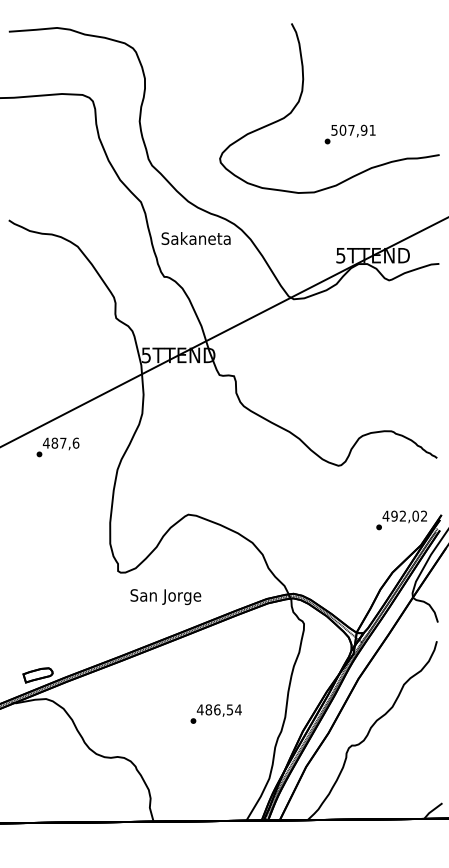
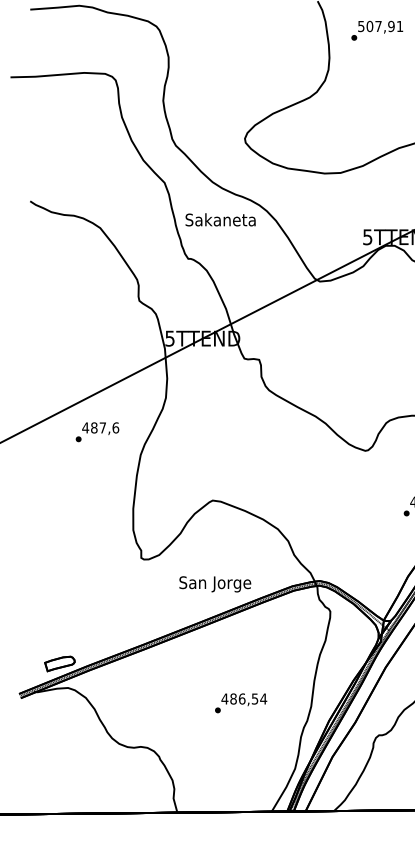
text: (349, 134) -> (376, 30), moved
text: (57, 447) -> (96, 432), moved
text: (165, 597) -> (214, 584), moved

